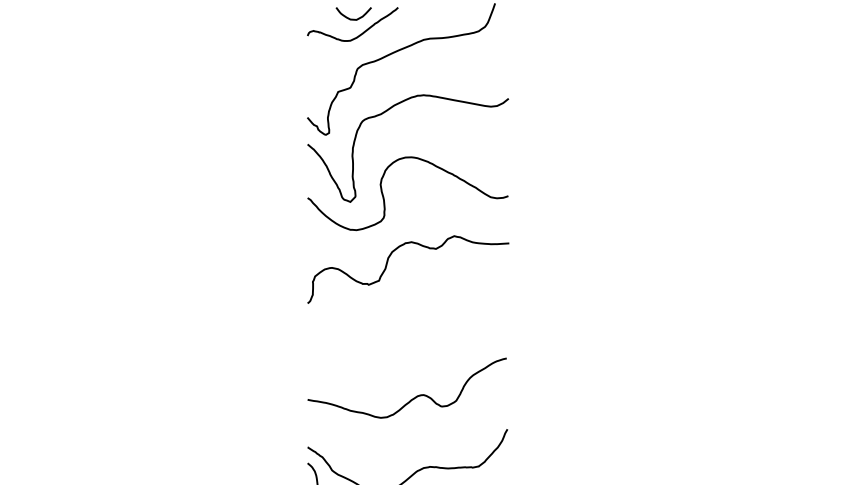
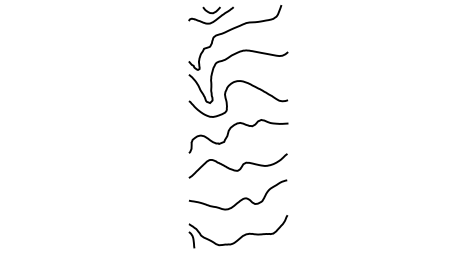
curve: (412, 330) -> (240, 166), added

